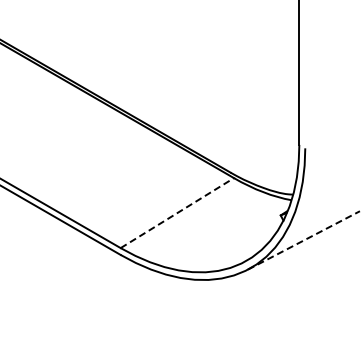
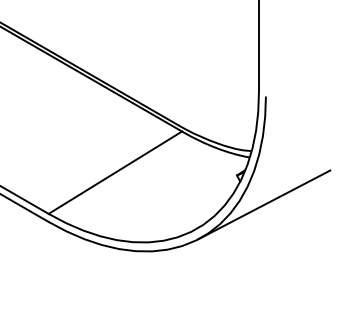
line: (177, 213) -> (115, 173), dashed -> solid
line: (304, 240) -> (265, 204), dashed -> solid

